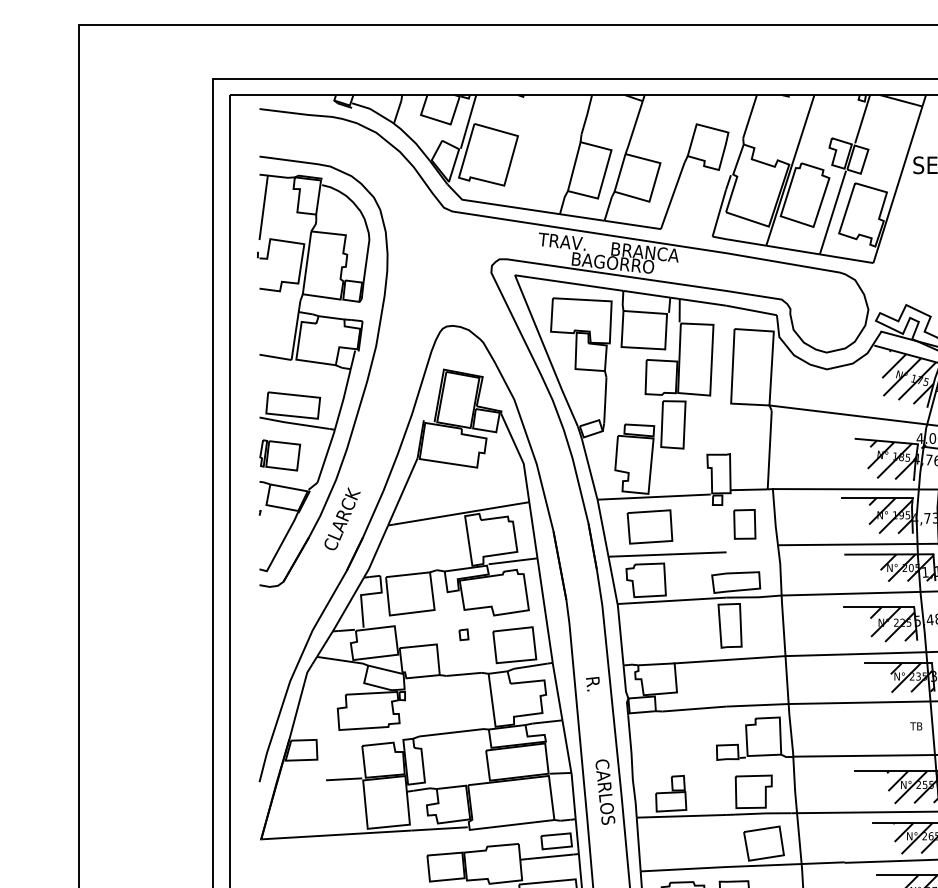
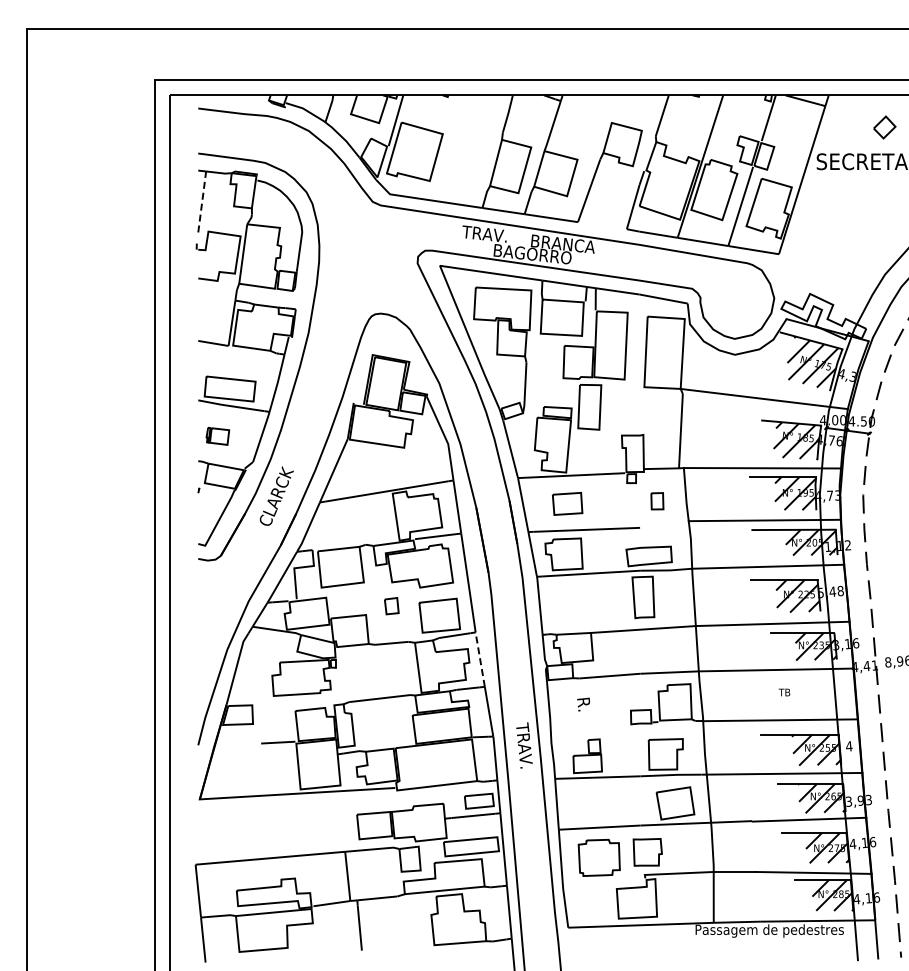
line: (263, 207) -> (202, 201), solid -> dashed
part: (279, 455) -> (217, 436), size x0.6
part: (744, 523) -> (657, 500), size x0.6
part: (649, 526) -> (567, 503), size x0.7
part: (463, 634) -> (391, 605), size x1.6
text: (592, 684) -> (583, 704), moved
line: (557, 690) -> (480, 658), solid -> dashed
text: (916, 726) -> (784, 692), moved
text: (605, 790) -> (525, 753), CARLOS -> TRAV.

